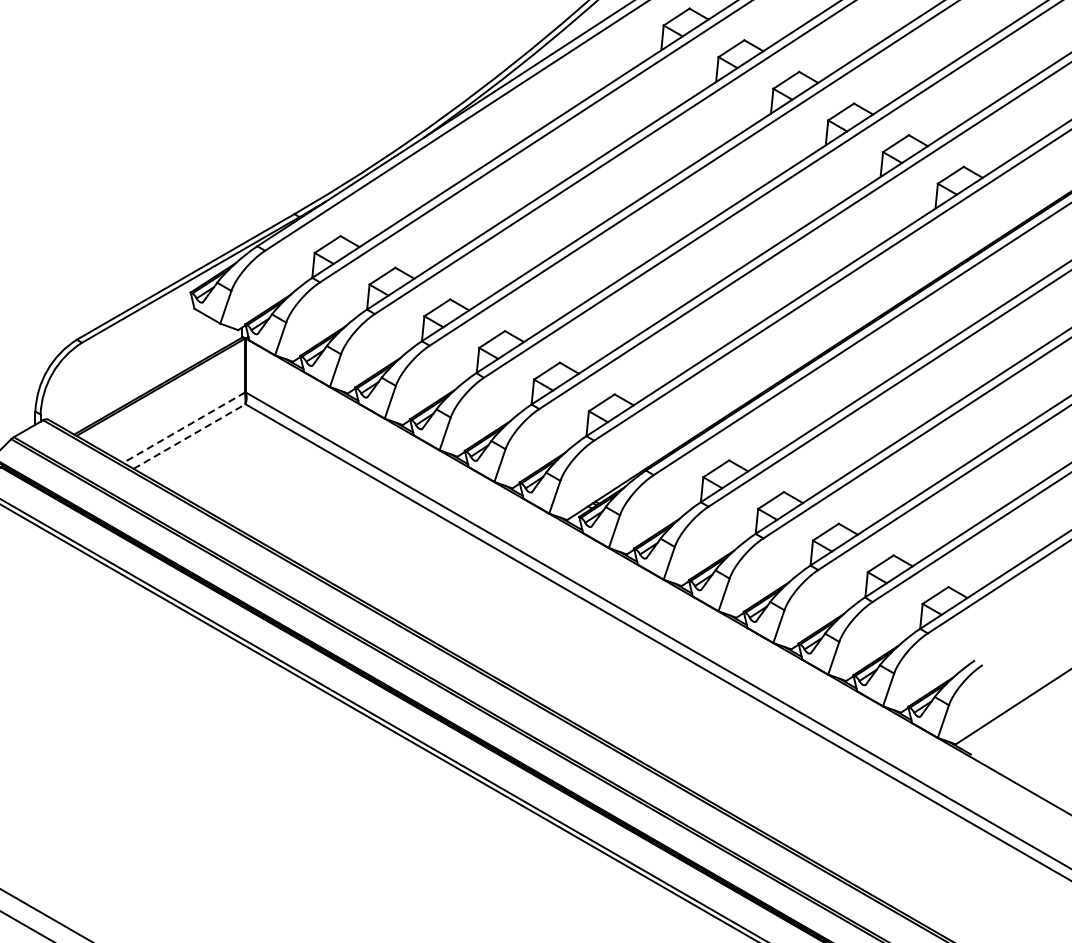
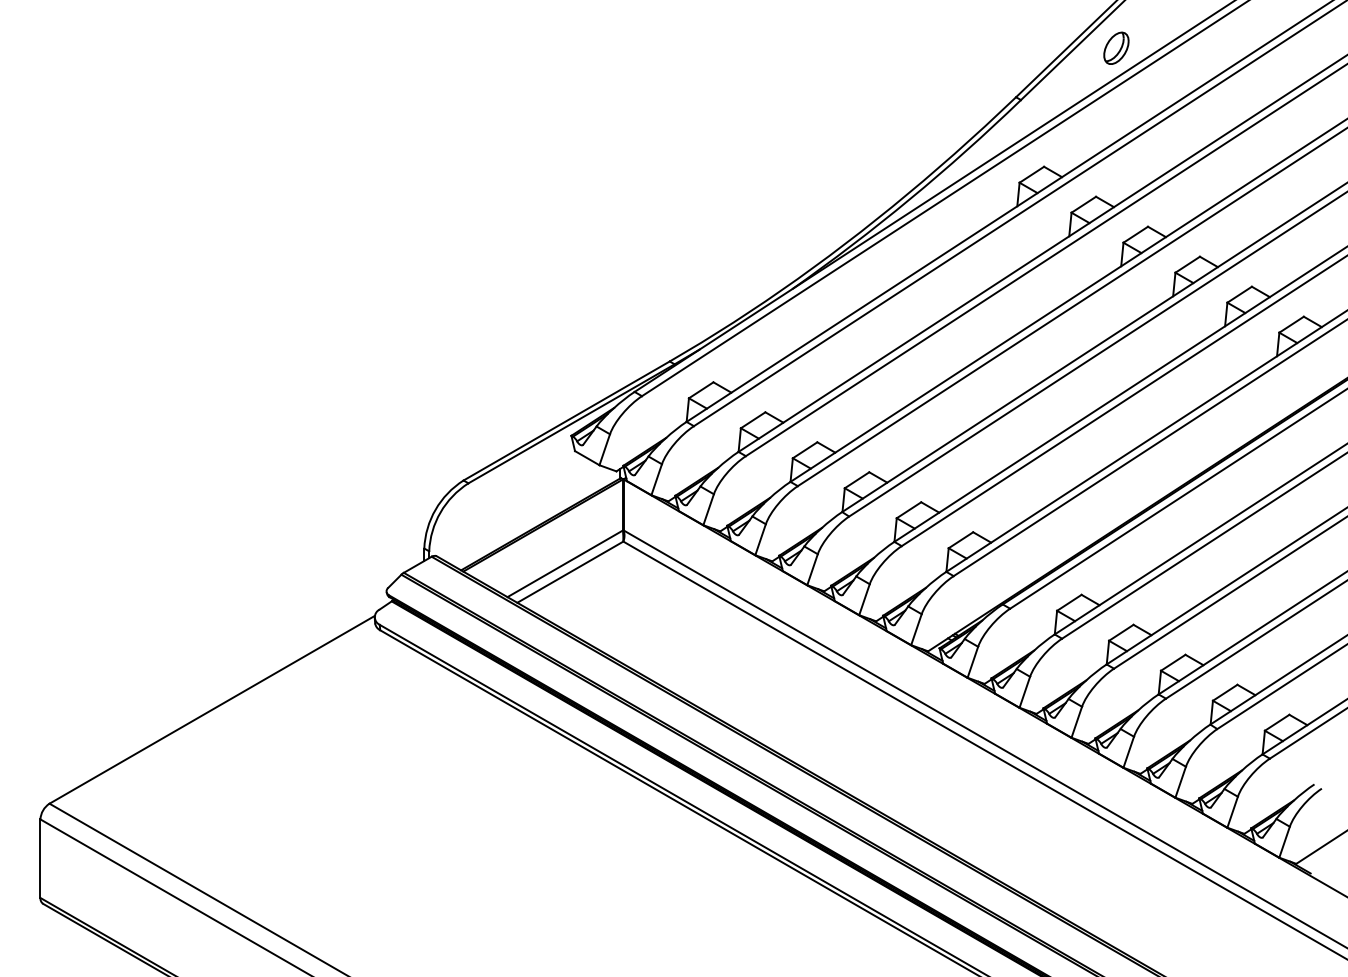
line: (184, 427) -> (565, 563), dashed -> solid
line: (189, 435) -> (570, 571), dashed -> solid

